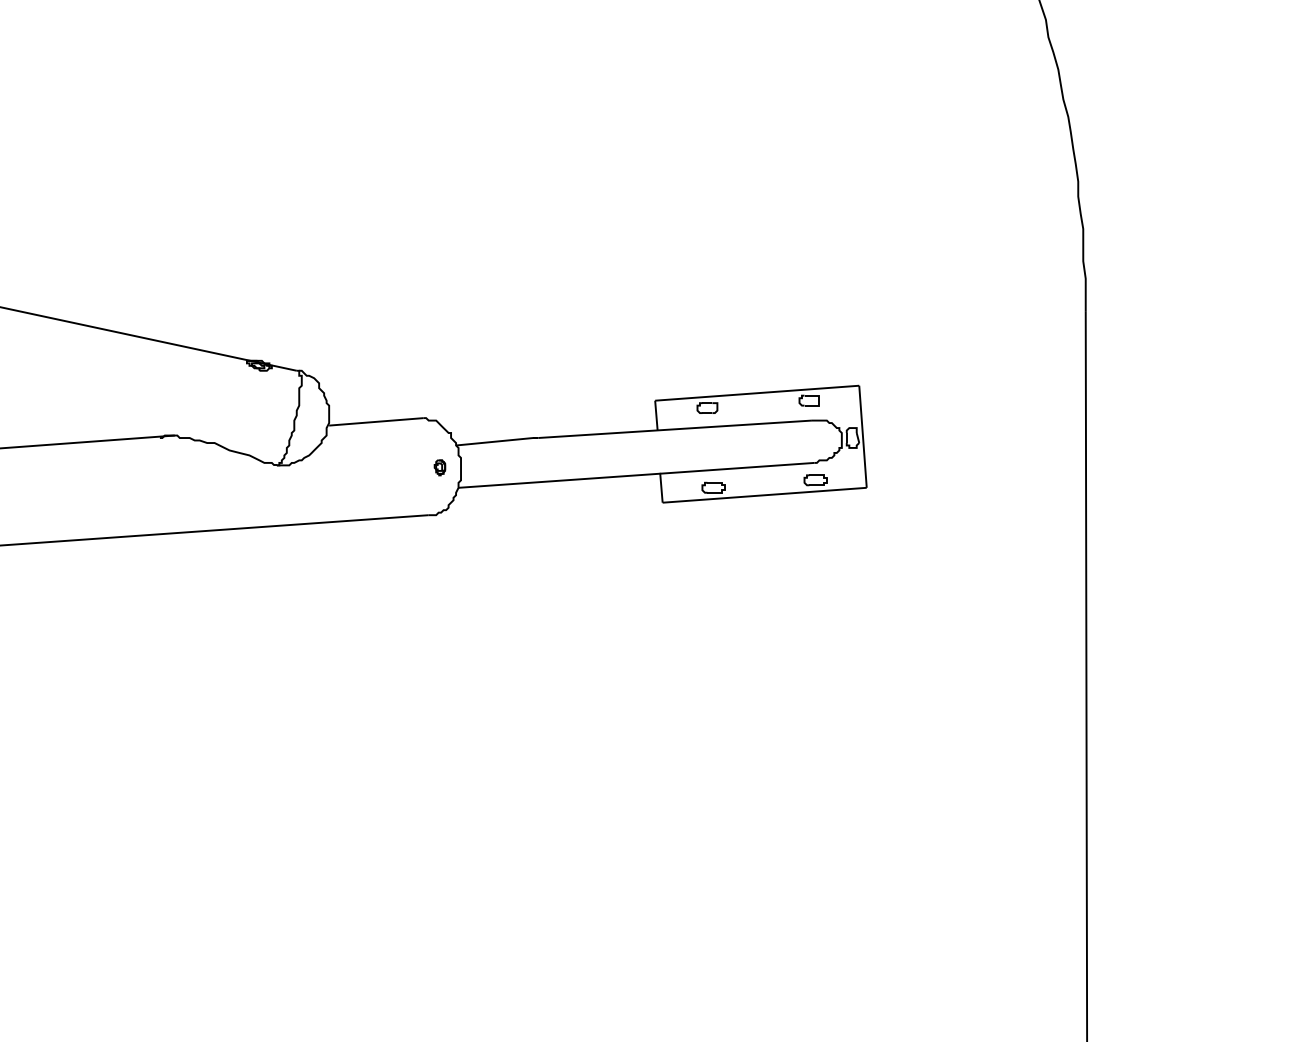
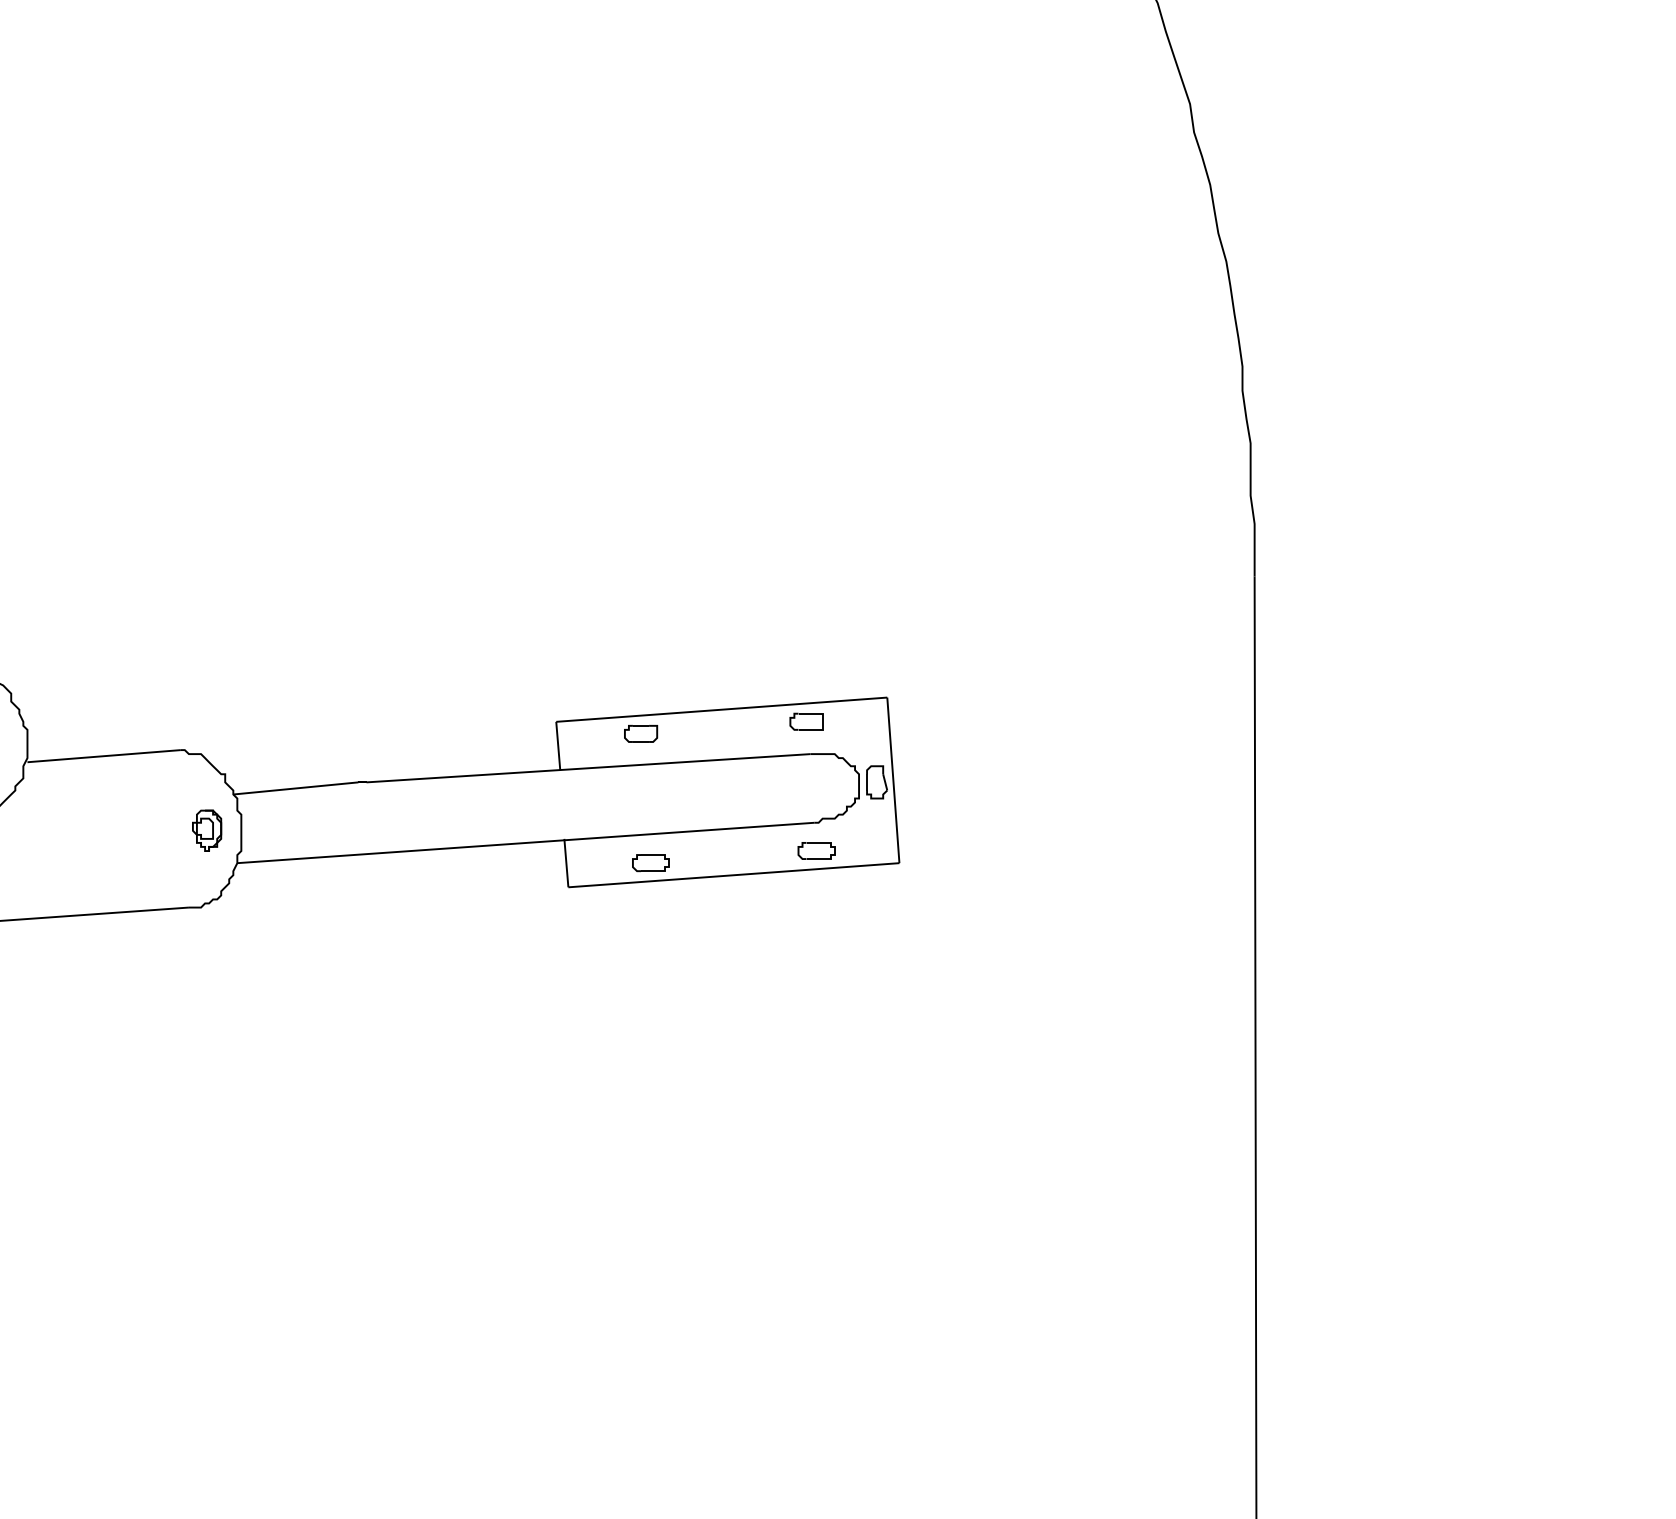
part: (439, 467) -> (206, 830), size x1.67

